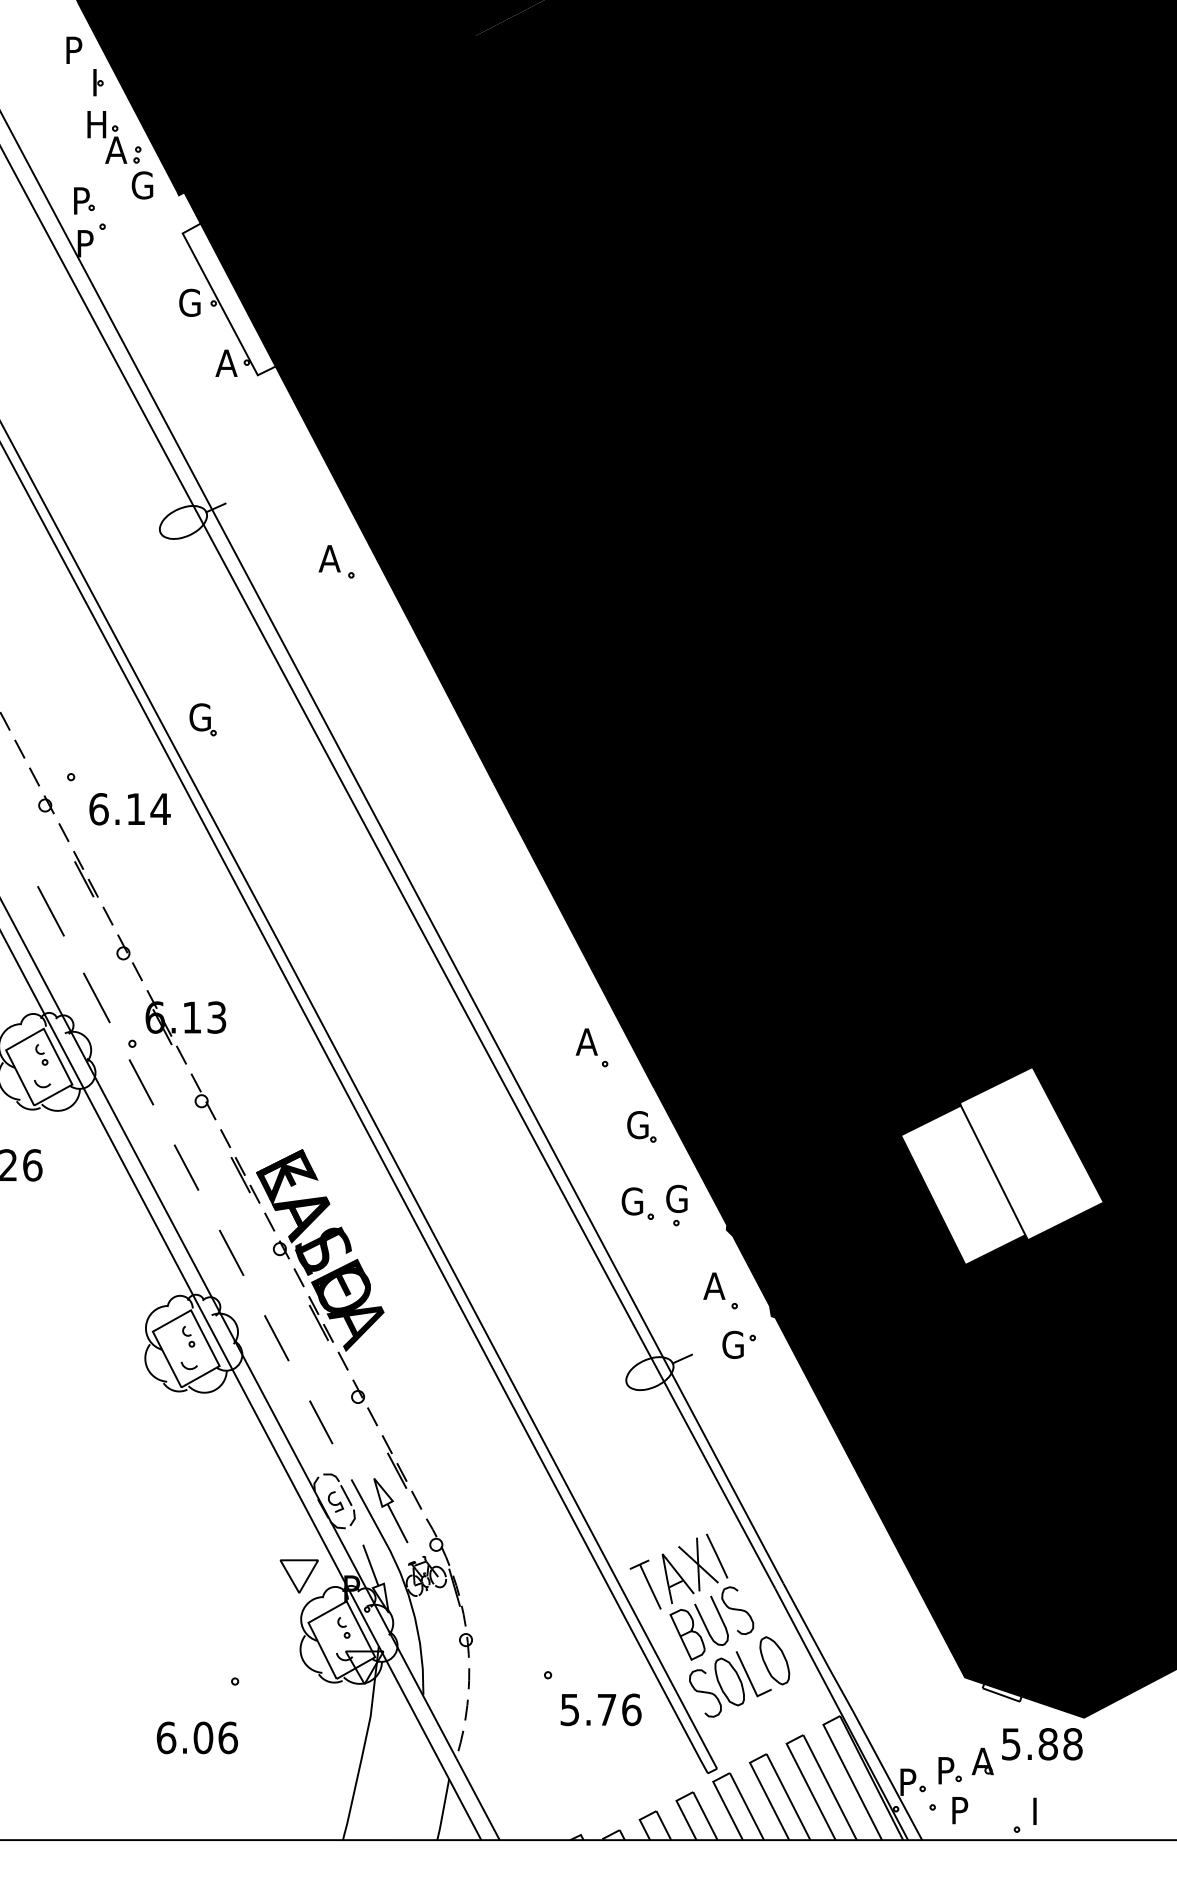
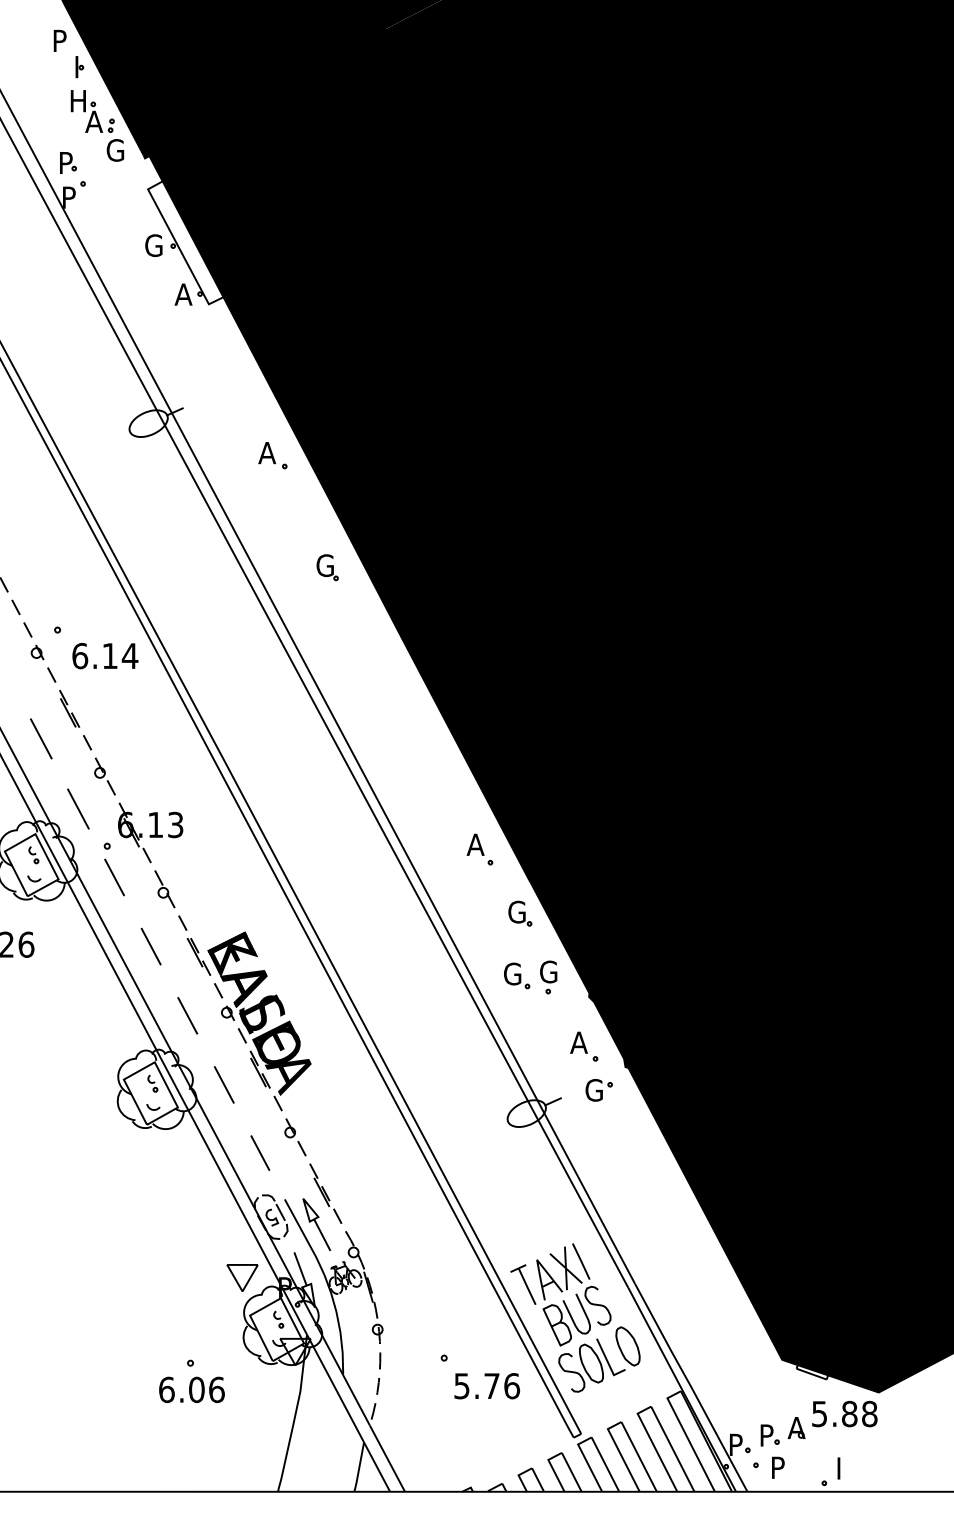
part: (203, 719) -> (327, 567), moved
fill: (1002, 1166) -> (812, 945), added
text: (196, 1737) -> (191, 1389), moved

